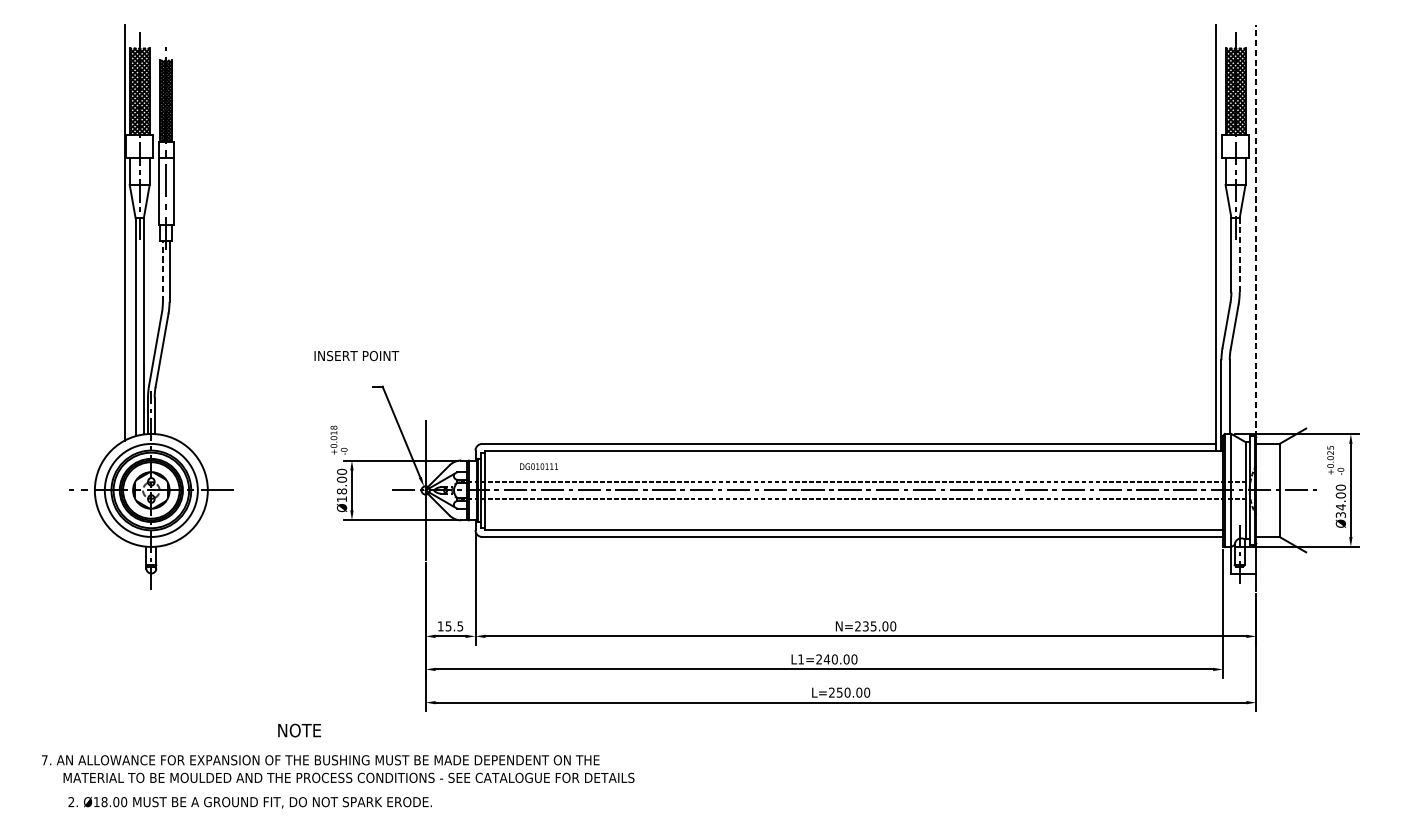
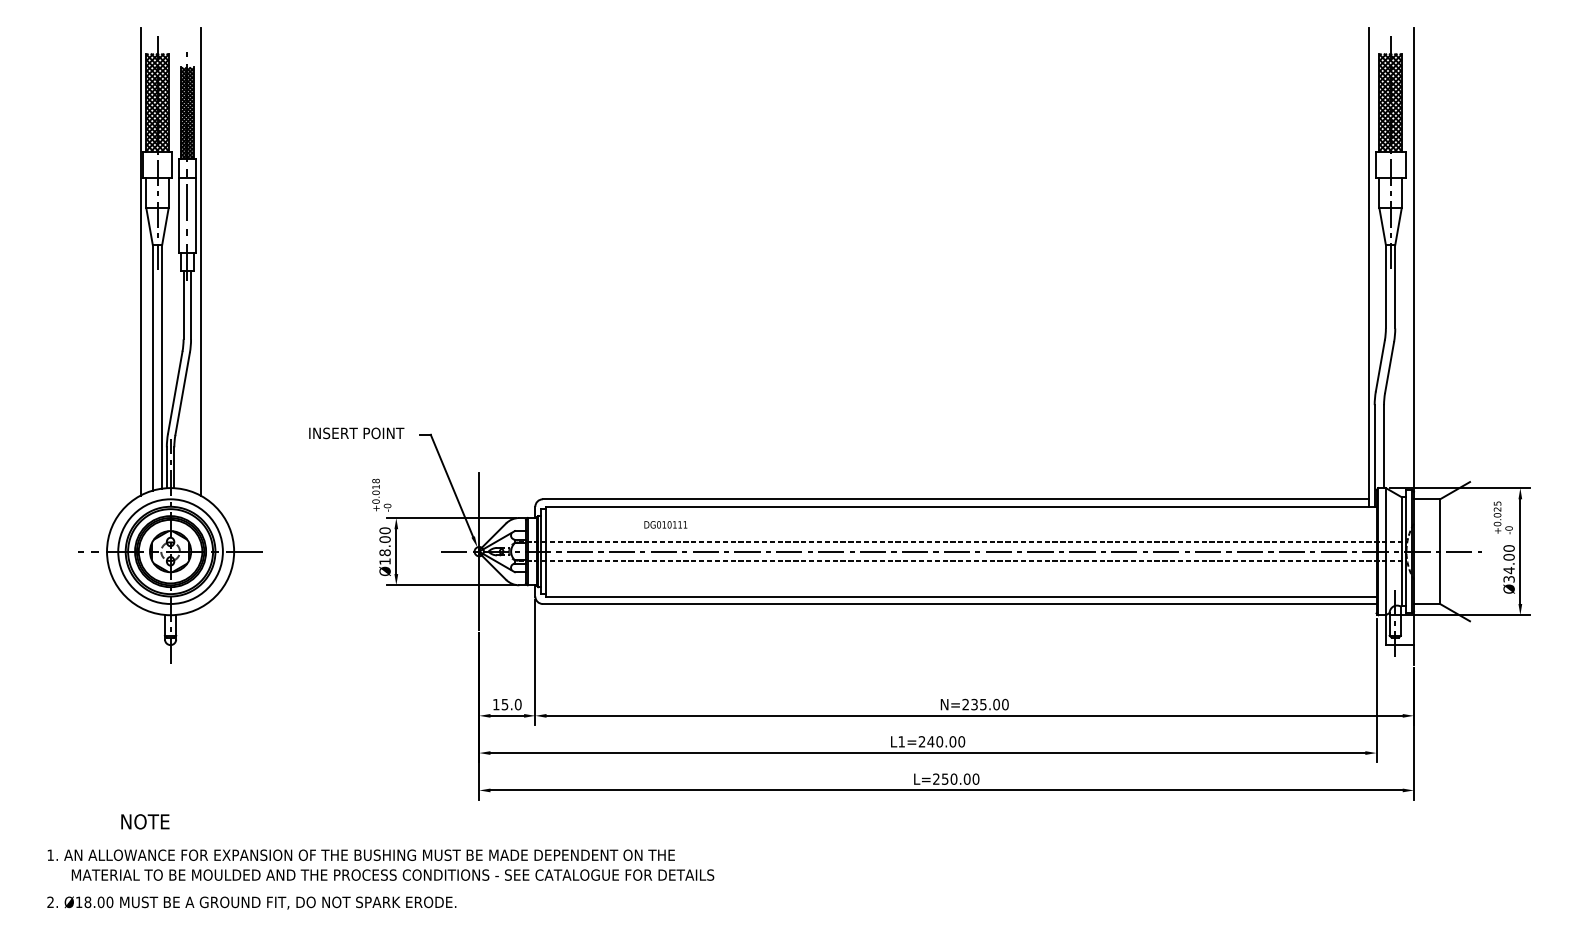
line: (1255, 231) -> (1413, 260), dashed -> solid
line: (177, 232) -> (200, 261), added
line: (1239, 254) -> (1395, 286), dashed -> solid
line: (162, 270) -> (183, 304), dashed -> solid
text: (356, 356) -> (356, 433), moved
text: (538, 466) -> (665, 524), moved
text: (459, 626) -> (517, 704), 15.5 -> 15.0
text: (299, 730) -> (145, 821), moved
text: (44, 759) -> (50, 854), 7. -> 1.
text: (249, 802) -> (251, 902), moved

